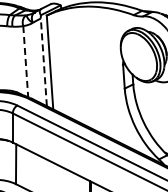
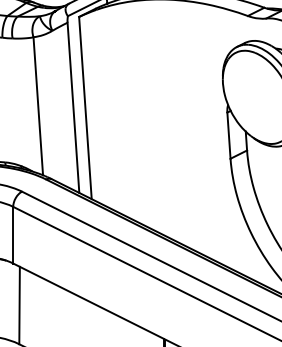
line: (25, 61) -> (37, 106), dashed -> solid
line: (43, 62) -> (72, 108), dashed -> solid

